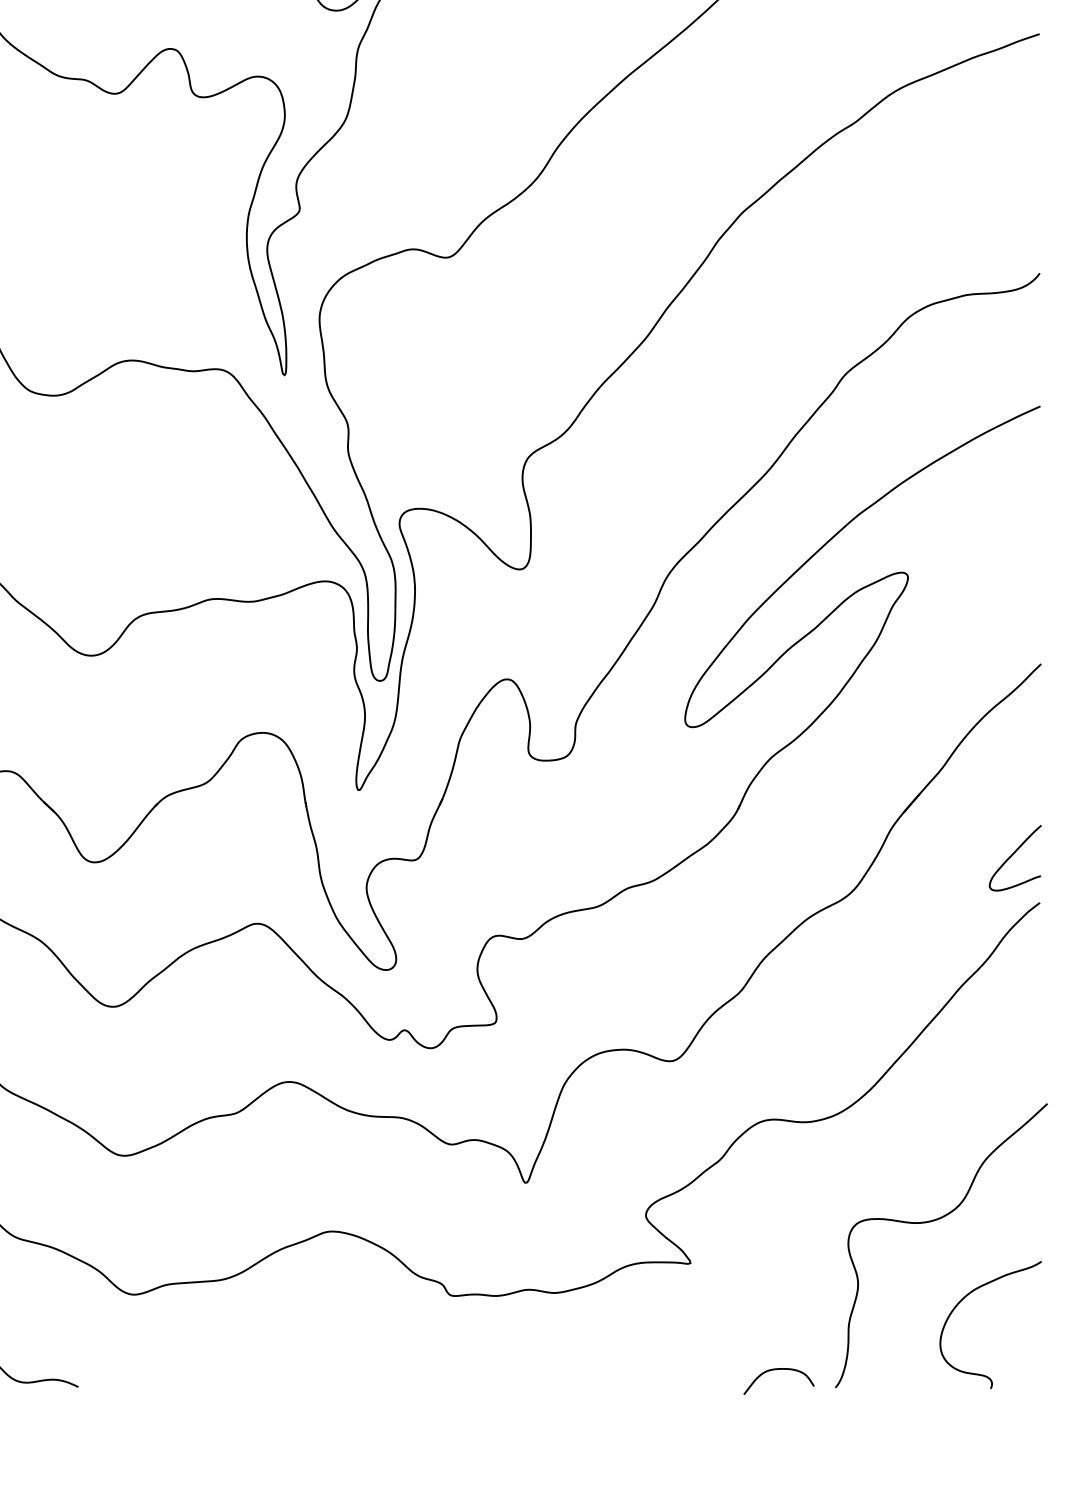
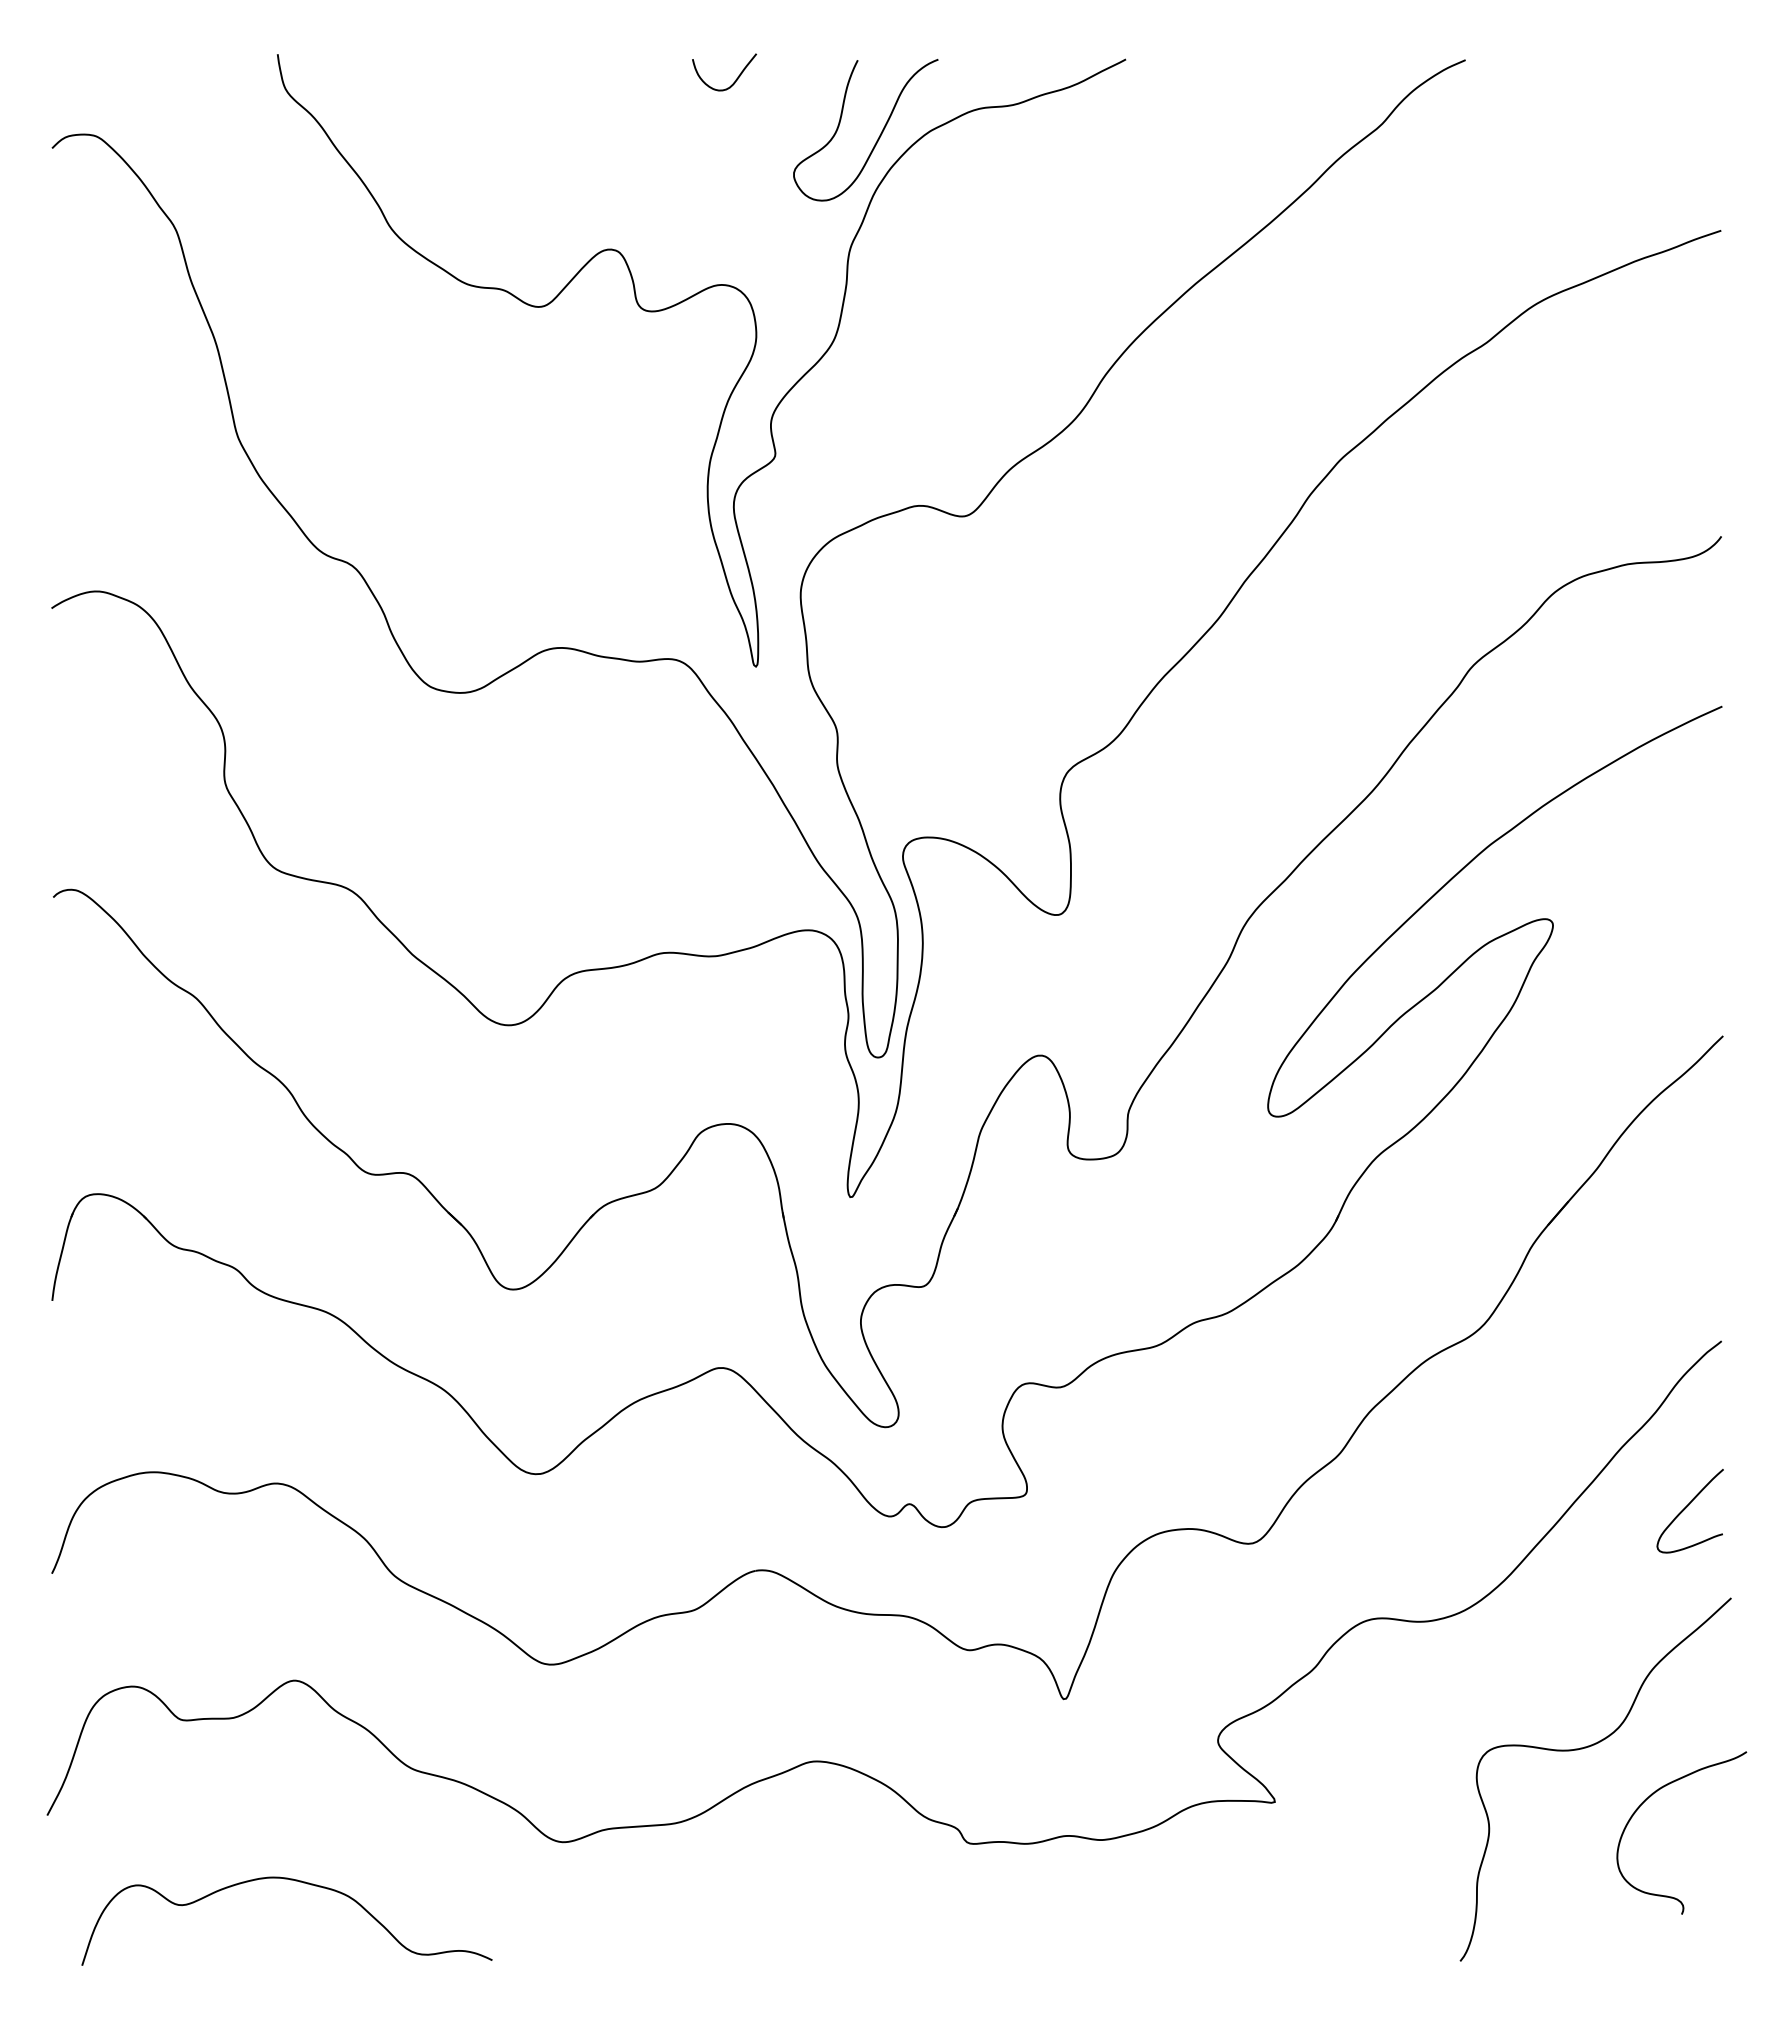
curve: (1012, 856) -> (1686, 1508), moved
curve: (966, 1297) -> (1650, 1797), moved
curve: (778, 1370) -> (1387, 1938), removed

